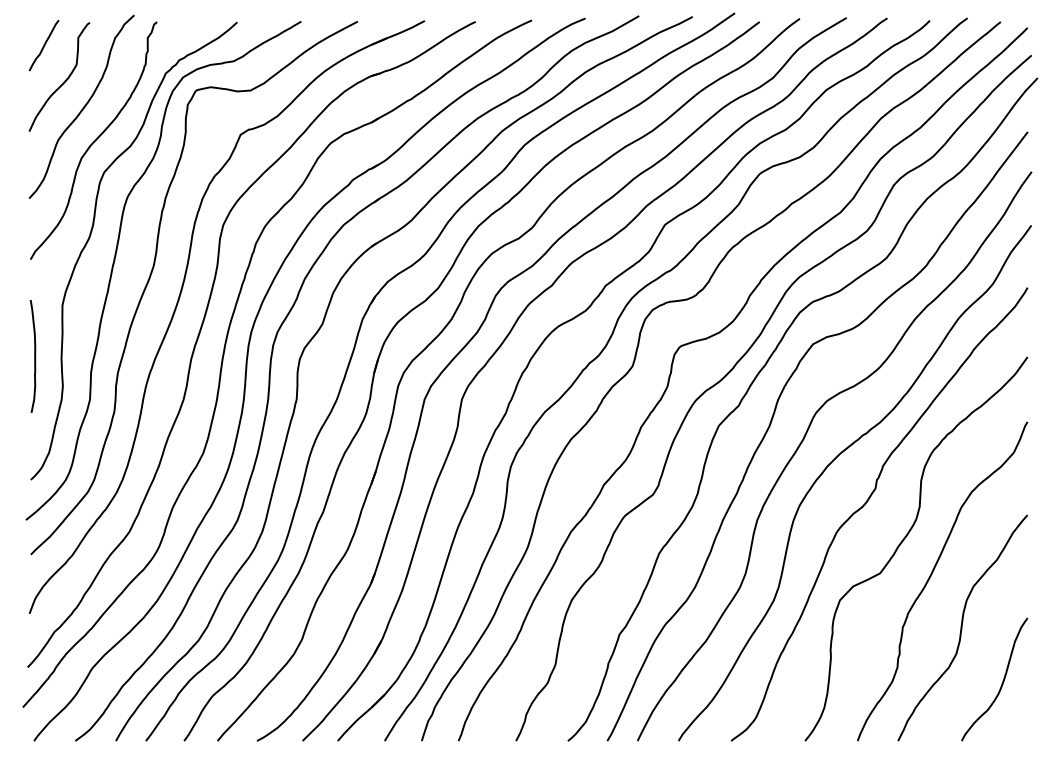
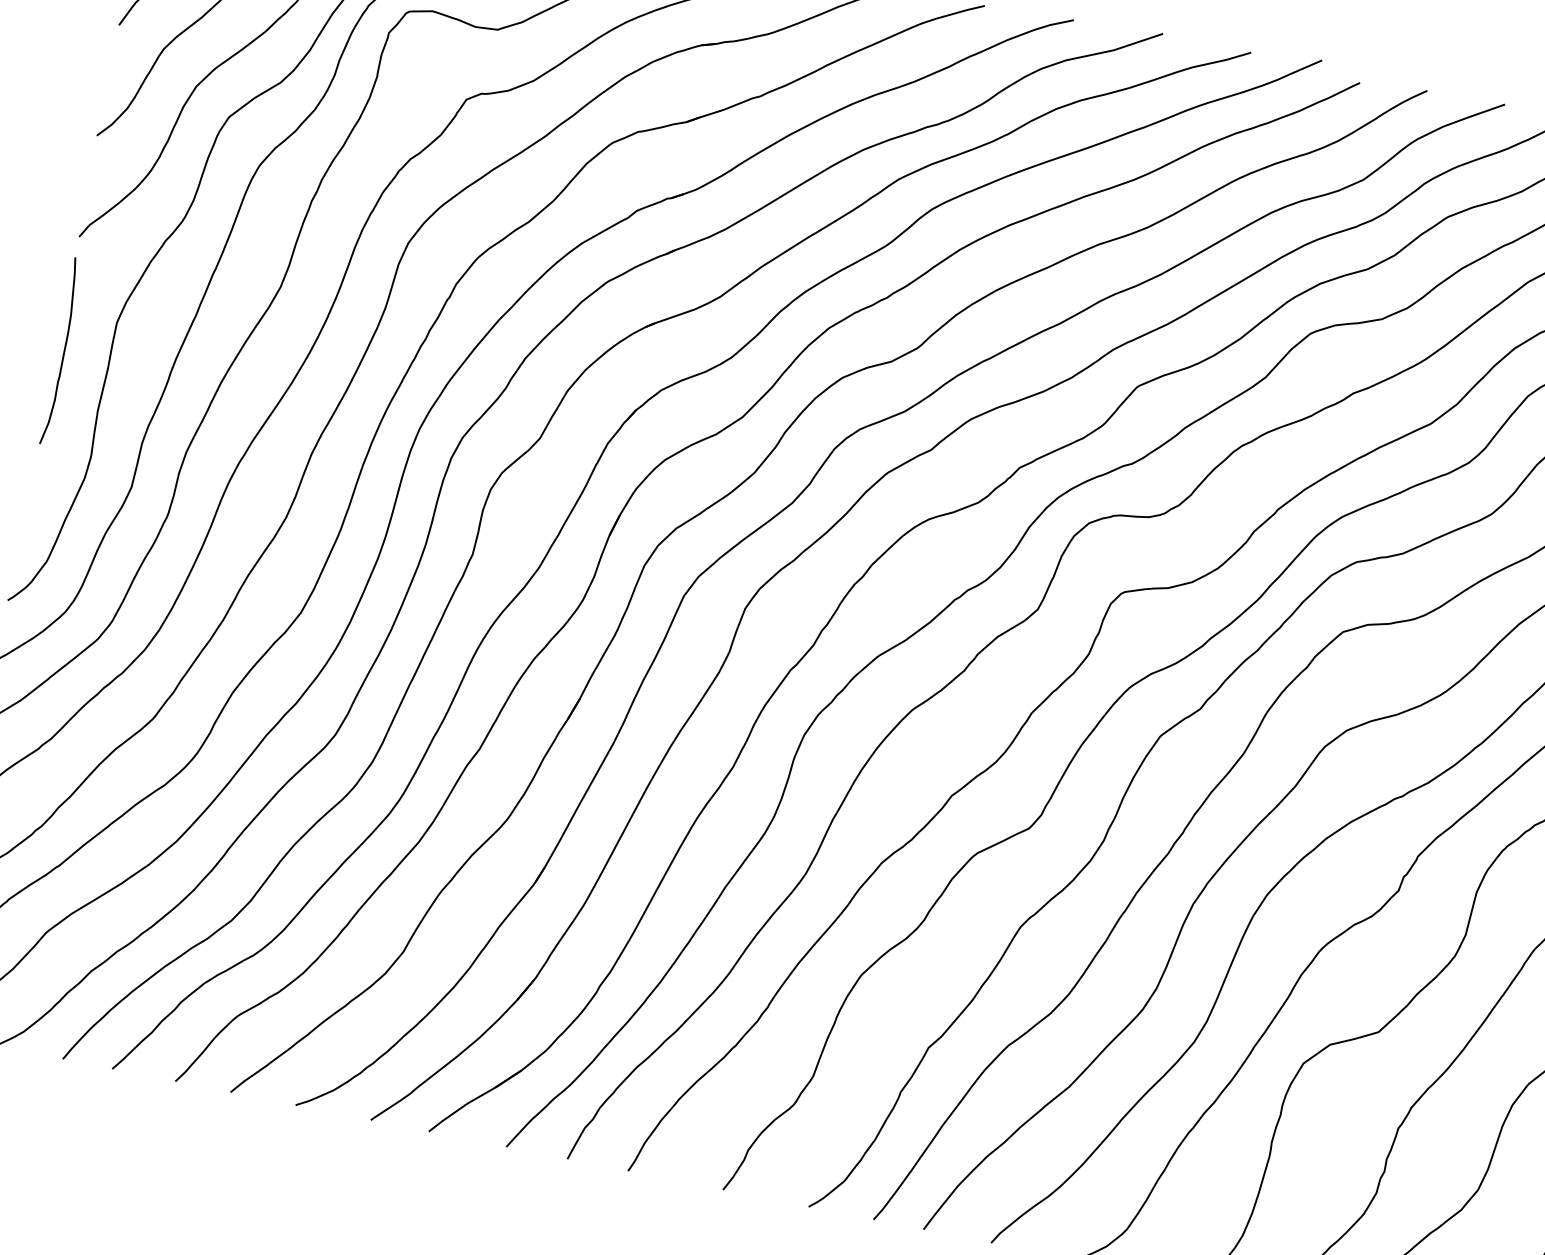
curve: (34, 356) -> (63, 351), moved

